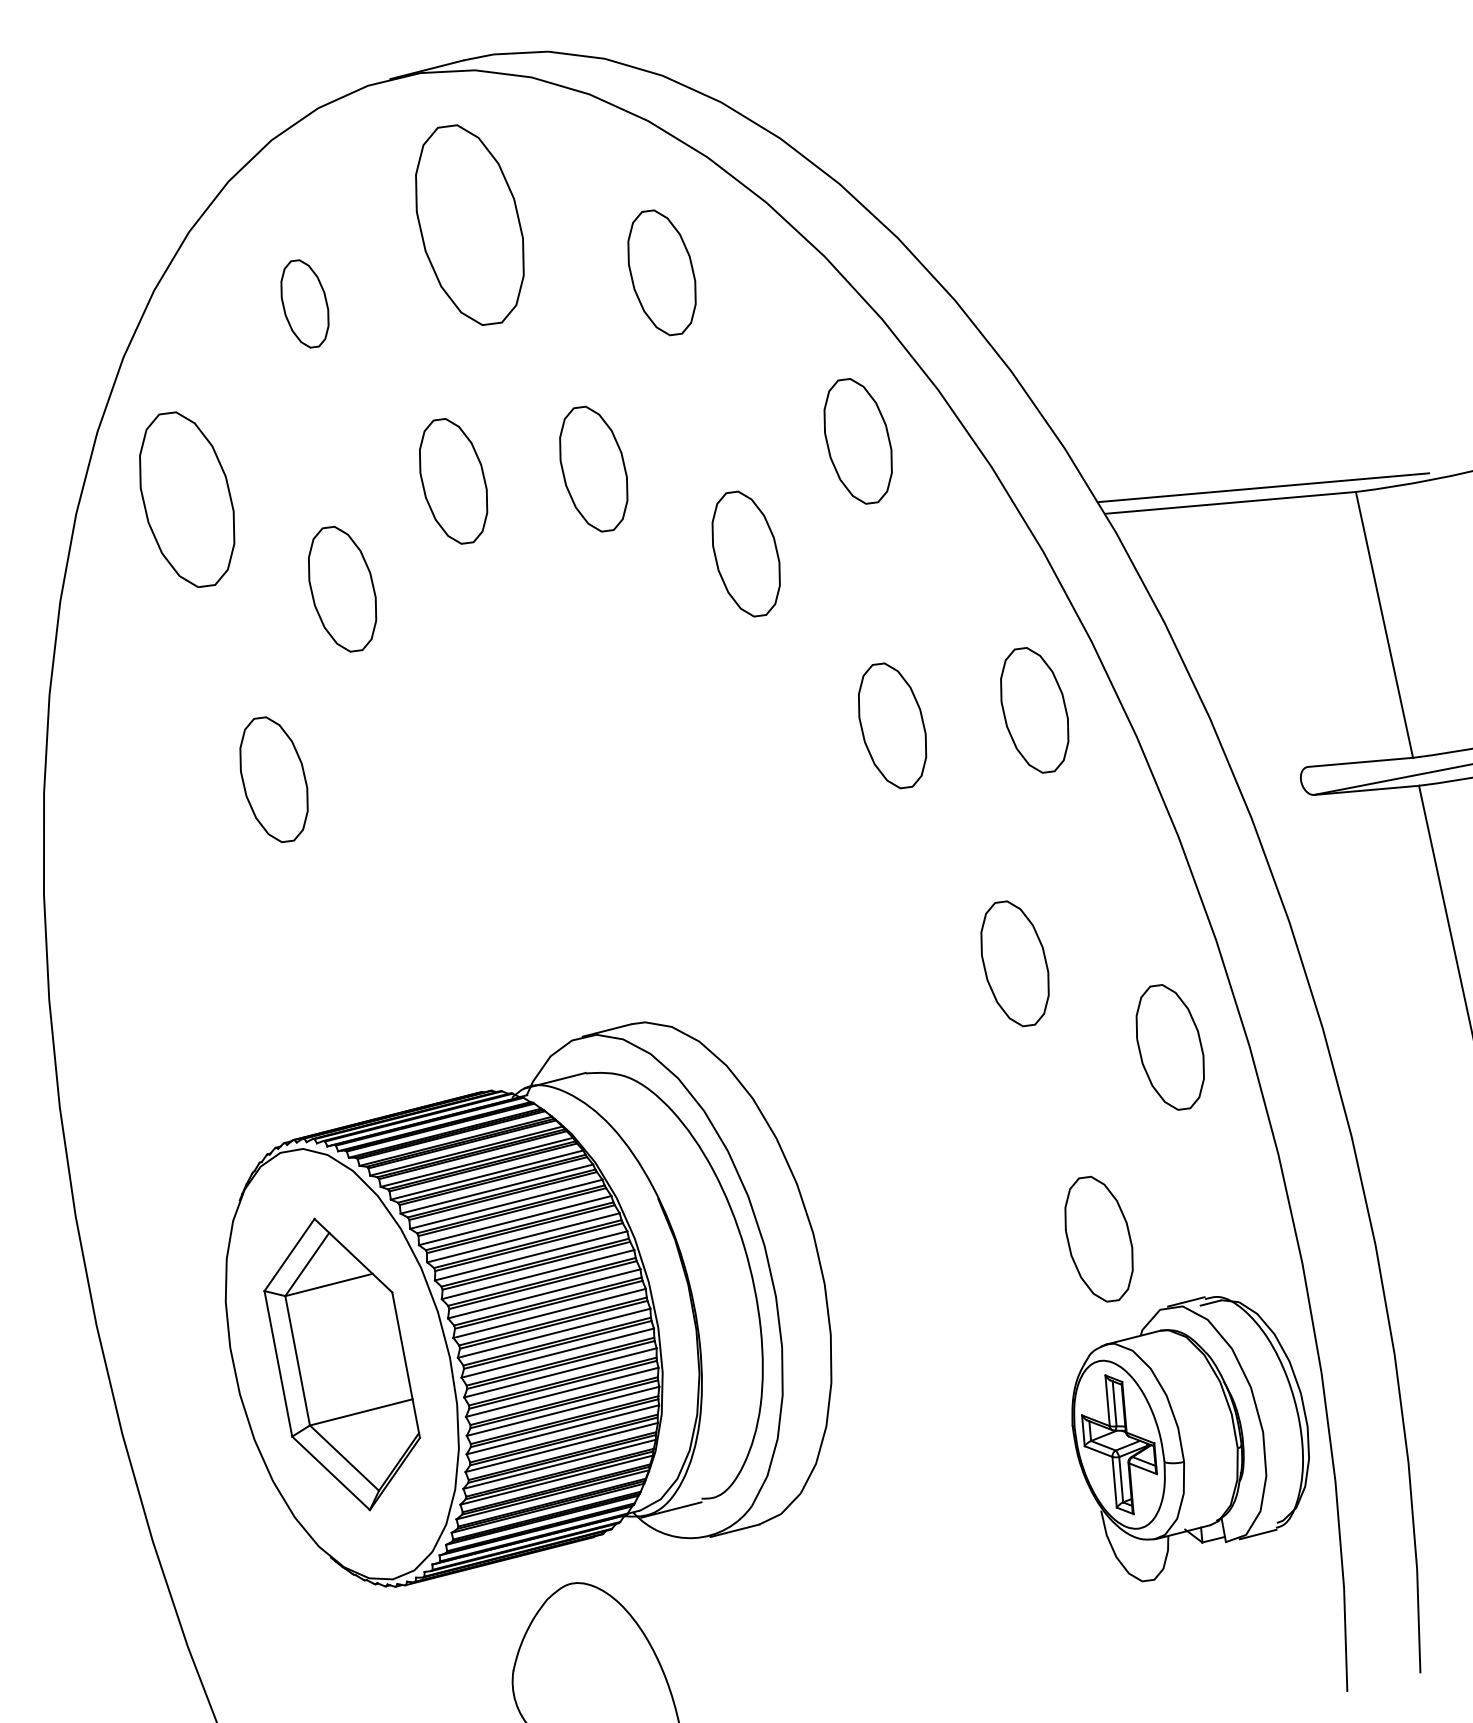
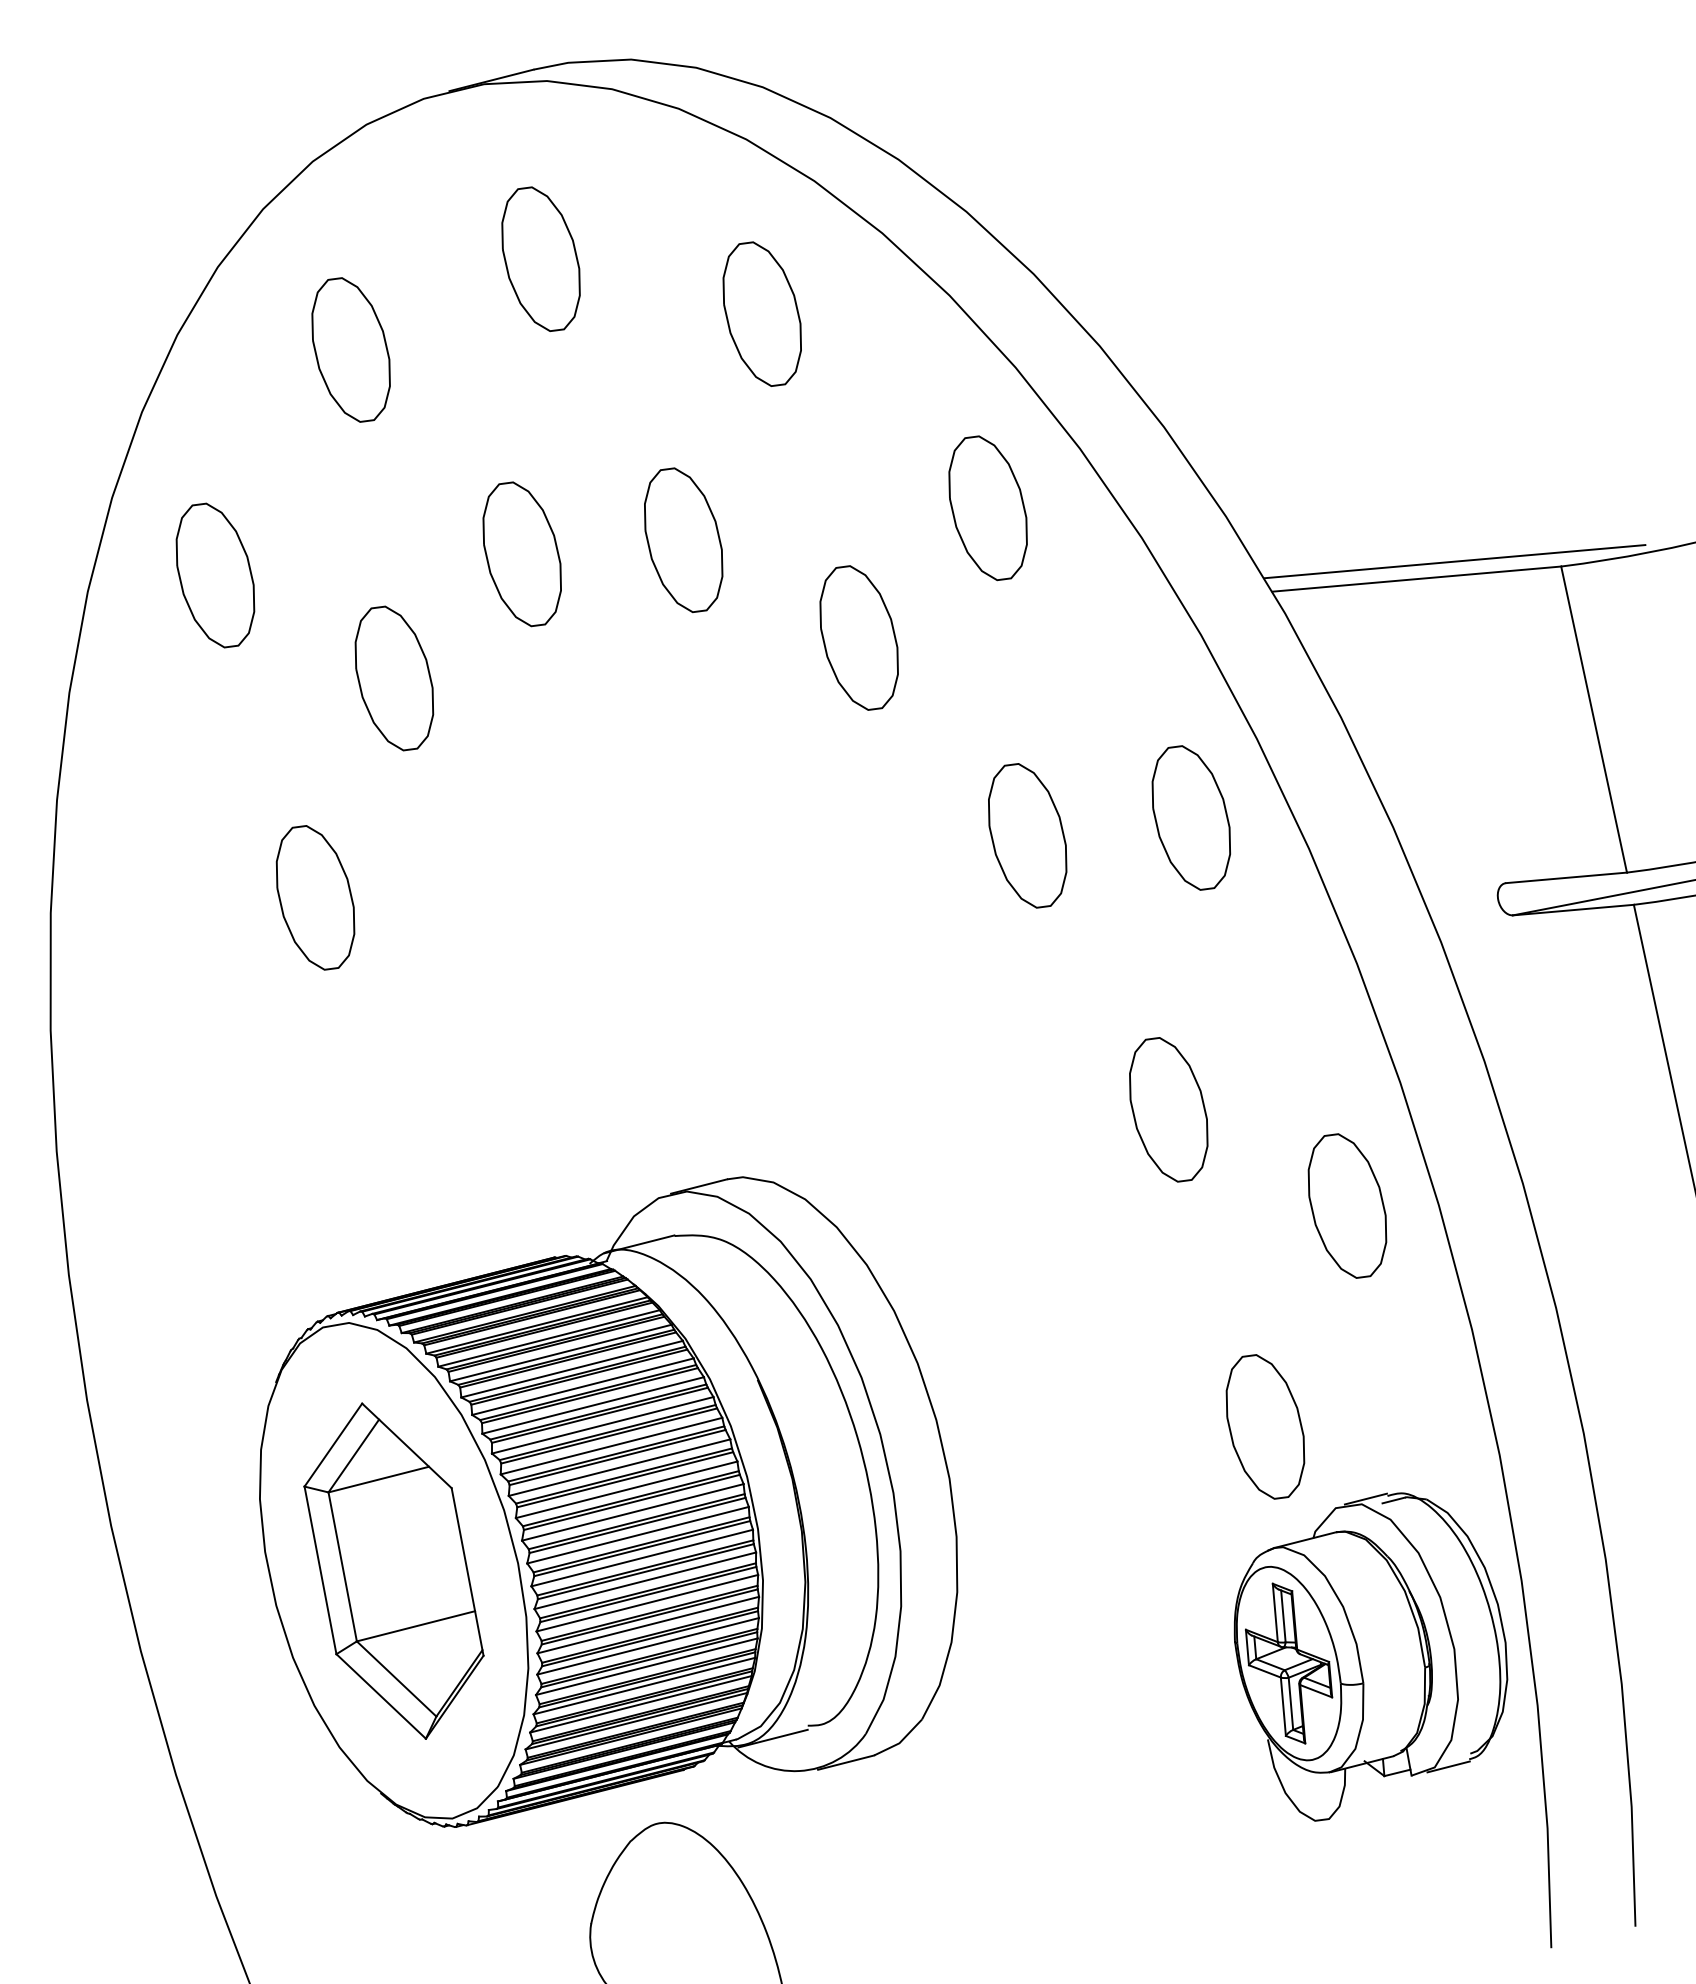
part: (469, 224) -> (540, 258), size x0.62
part: (304, 303) -> (350, 349), size x1.43
part: (186, 499) -> (214, 575), size x0.71

